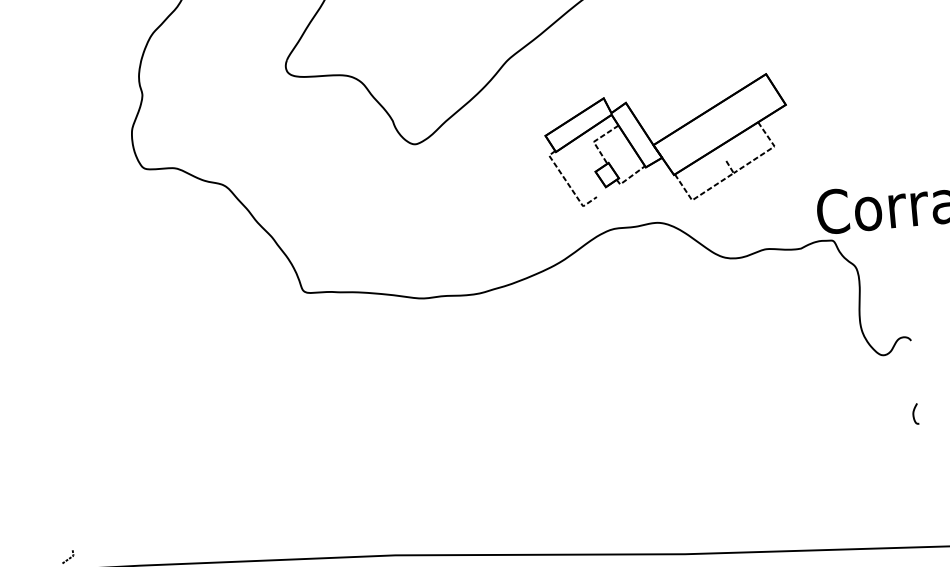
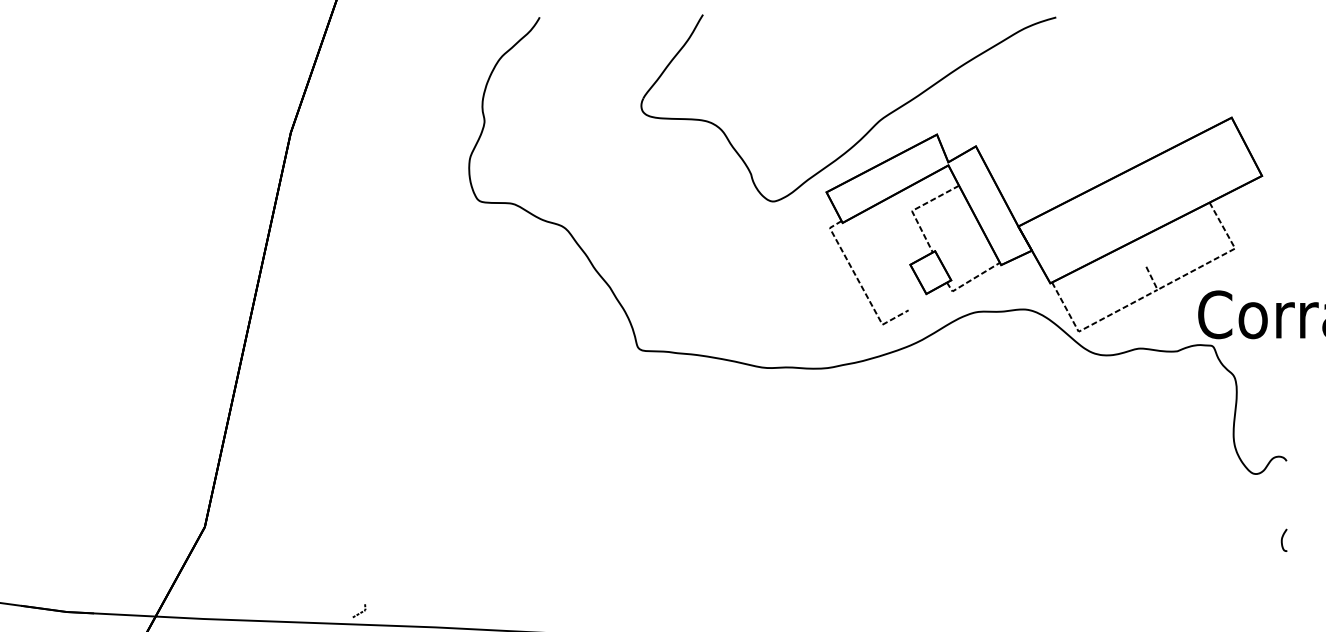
part: (667, 142) -> (1044, 224), size x1.67

